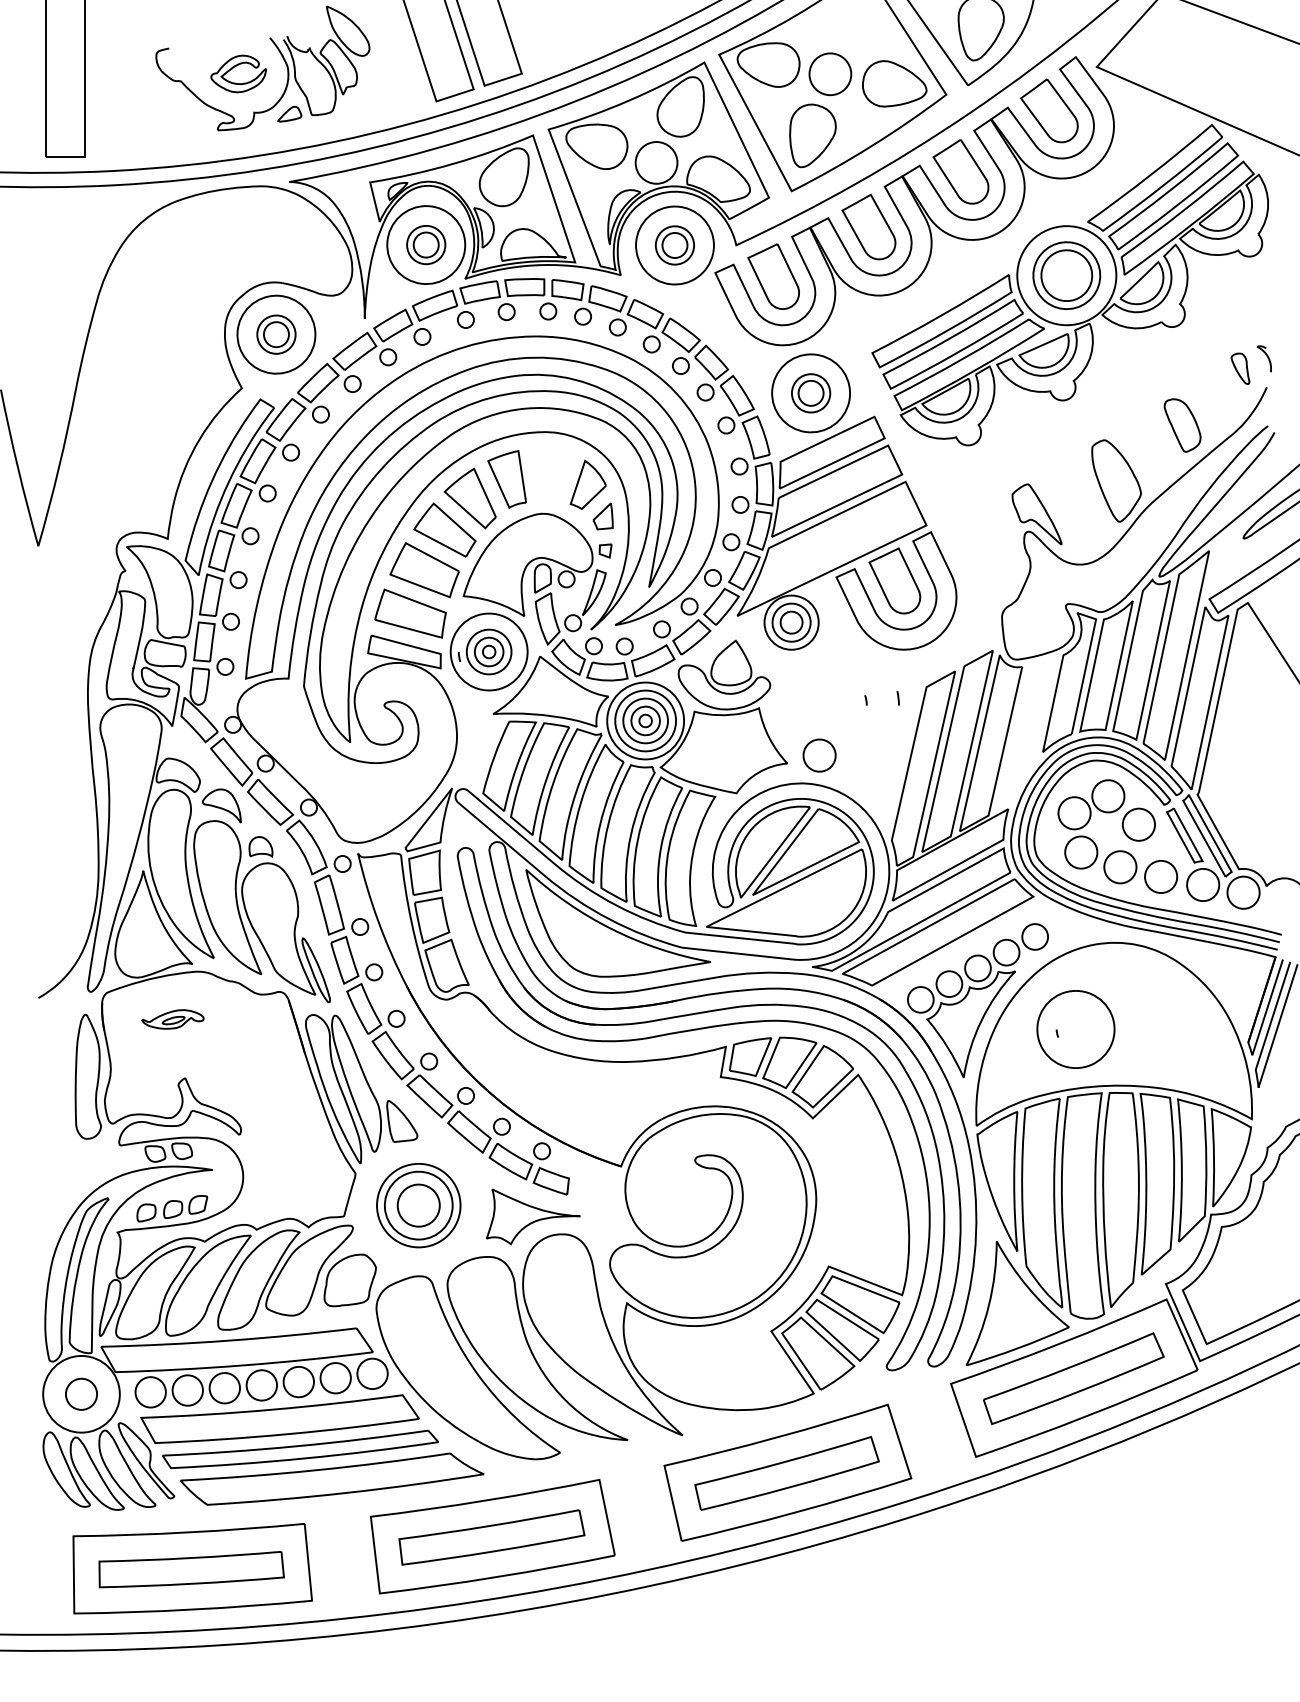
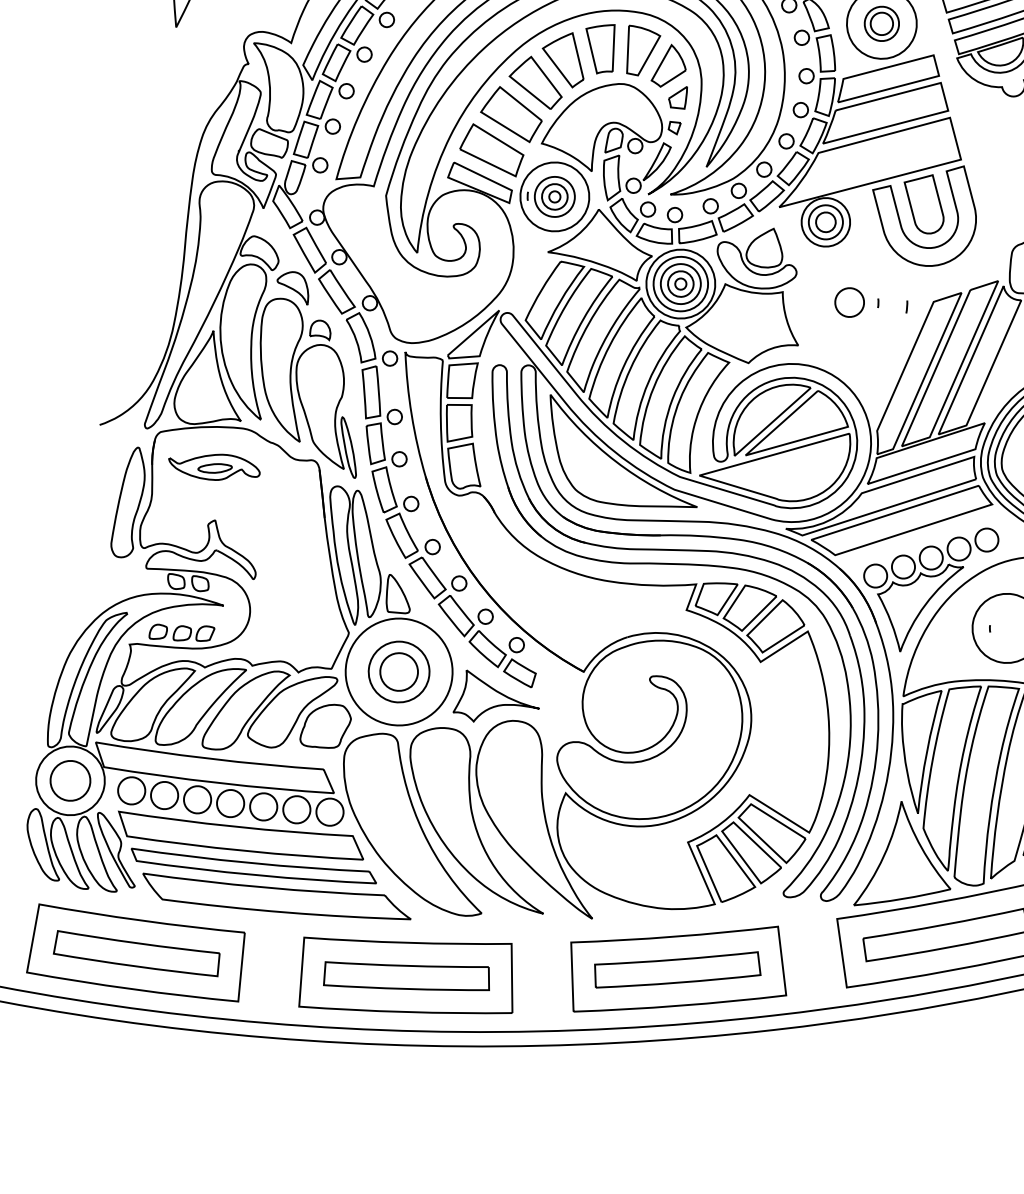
part: (552, 474) -> (640, 51), added
circle: (819, 755) -> (849, 302), moved
part: (172, 1019) -> (214, 466), size x1.67
circle: (418, 1205) -> (398, 671), size x1.43
circle: (81, 1394) -> (70, 781), size x1.43

